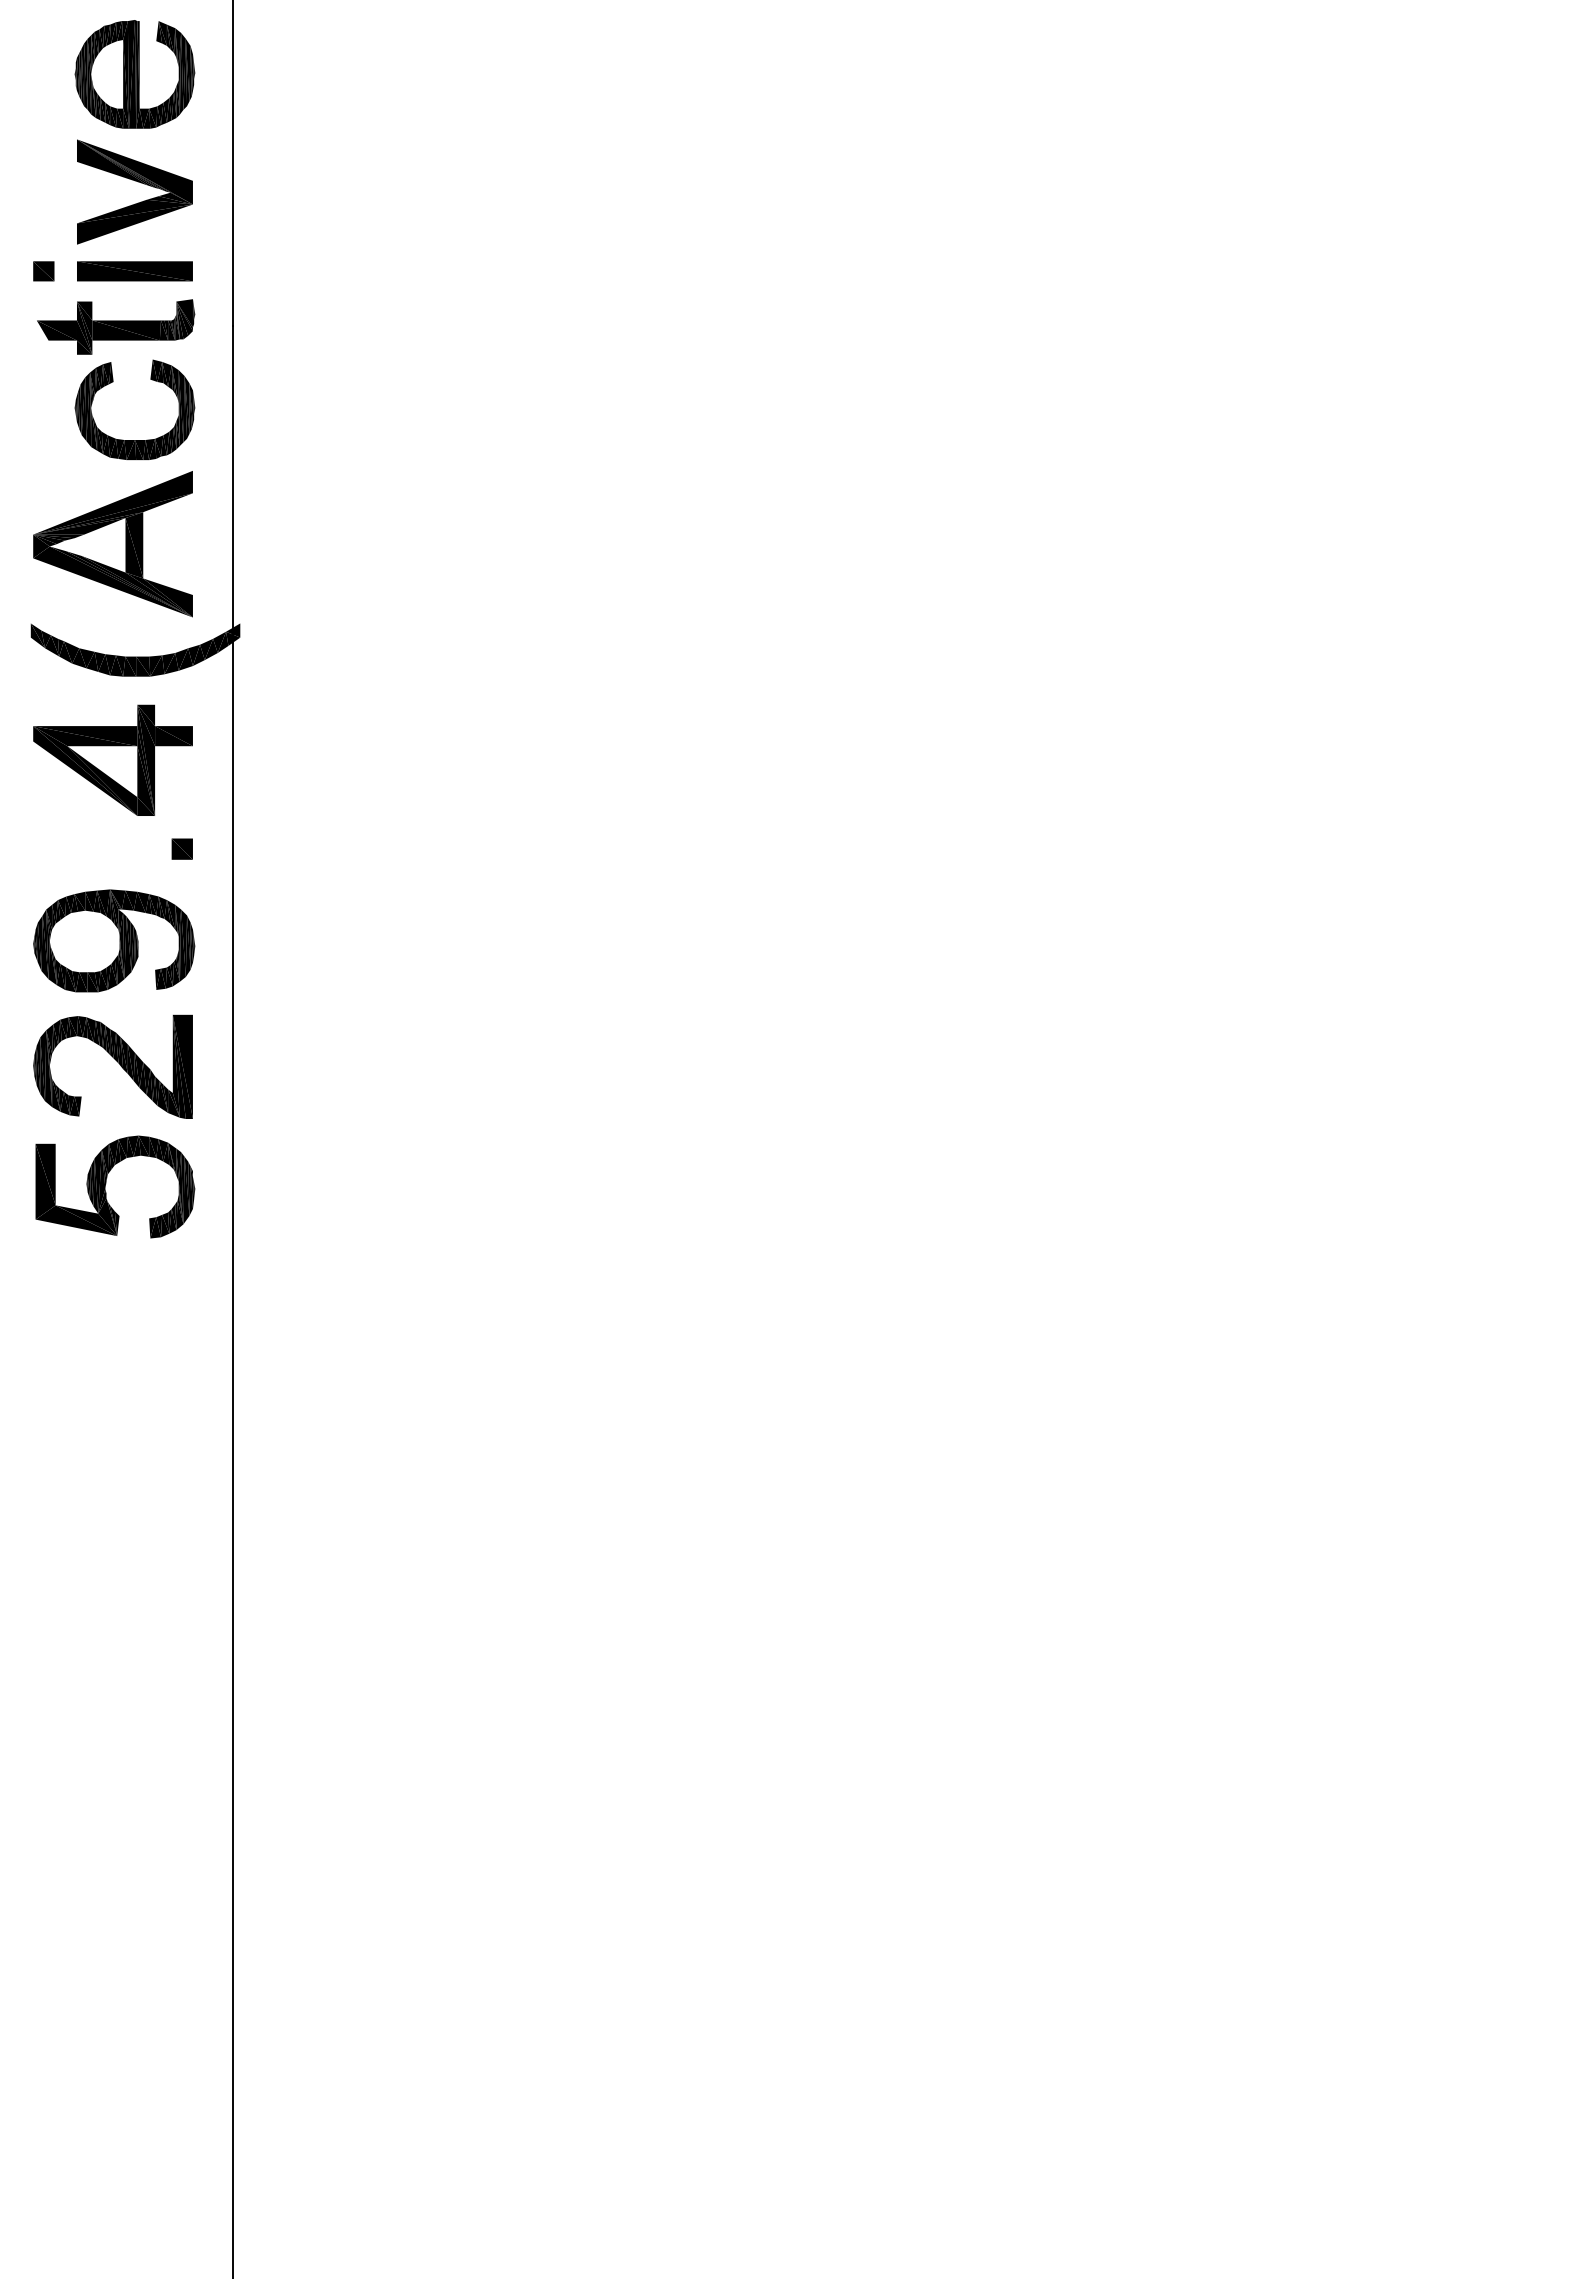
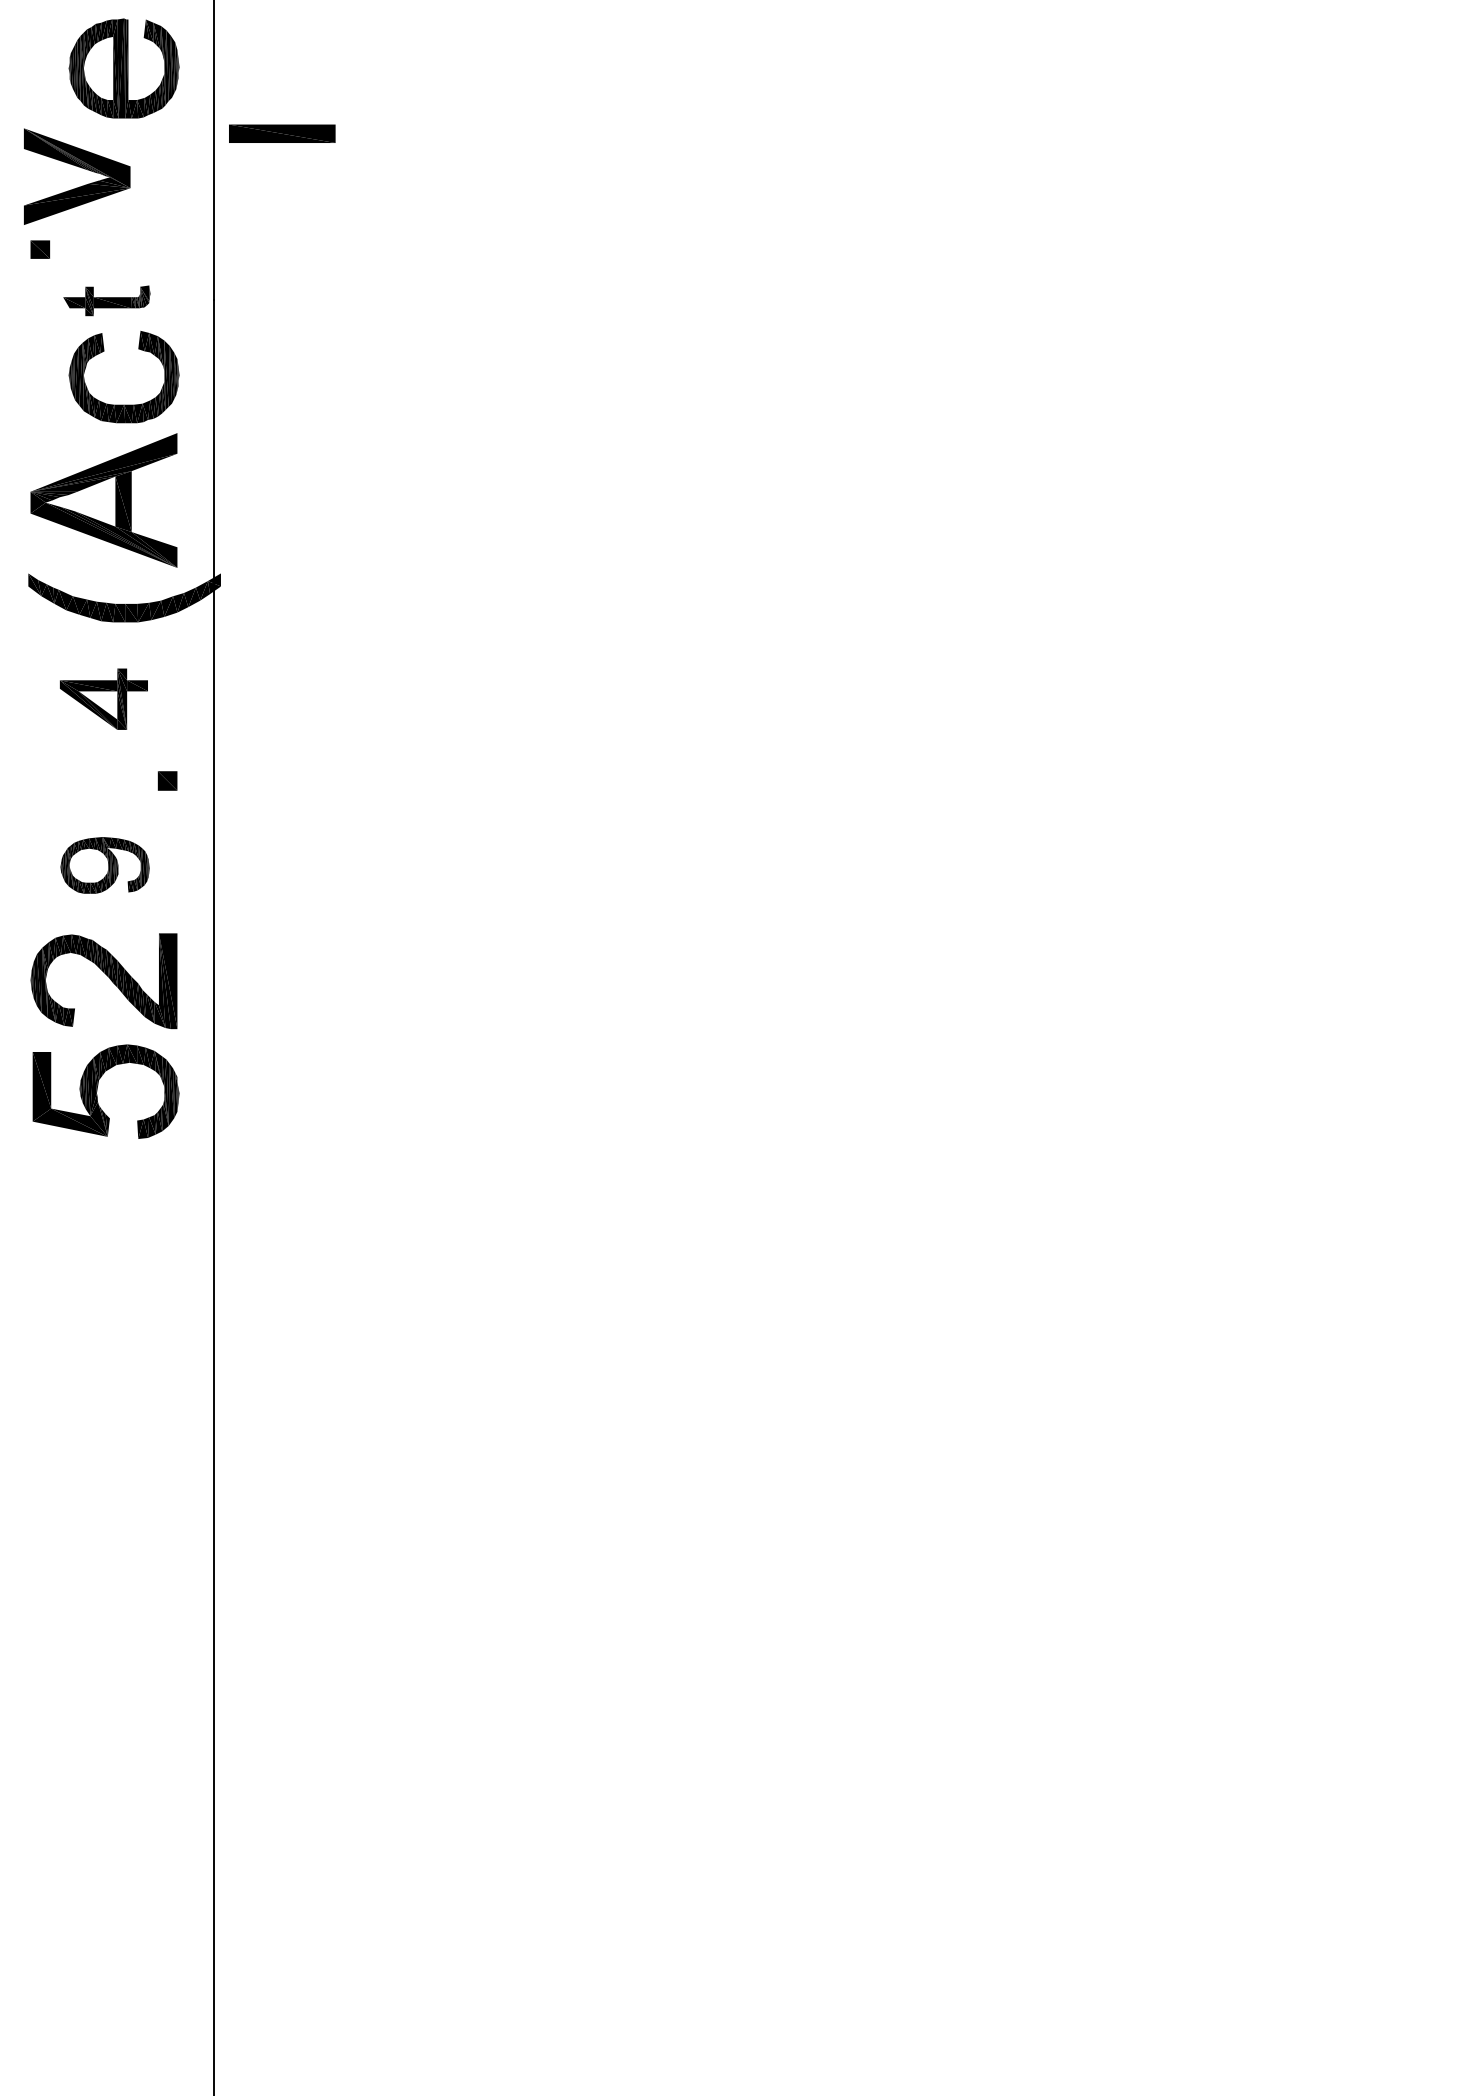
part: (138, 182) -> (80, 167), moved
part: (134, 271) -> (281, 133), moved
part: (116, 326) -> (107, 300), size x0.6
part: (112, 759) -> (103, 698), size x0.6
part: (114, 940) -> (105, 864), size x0.6

